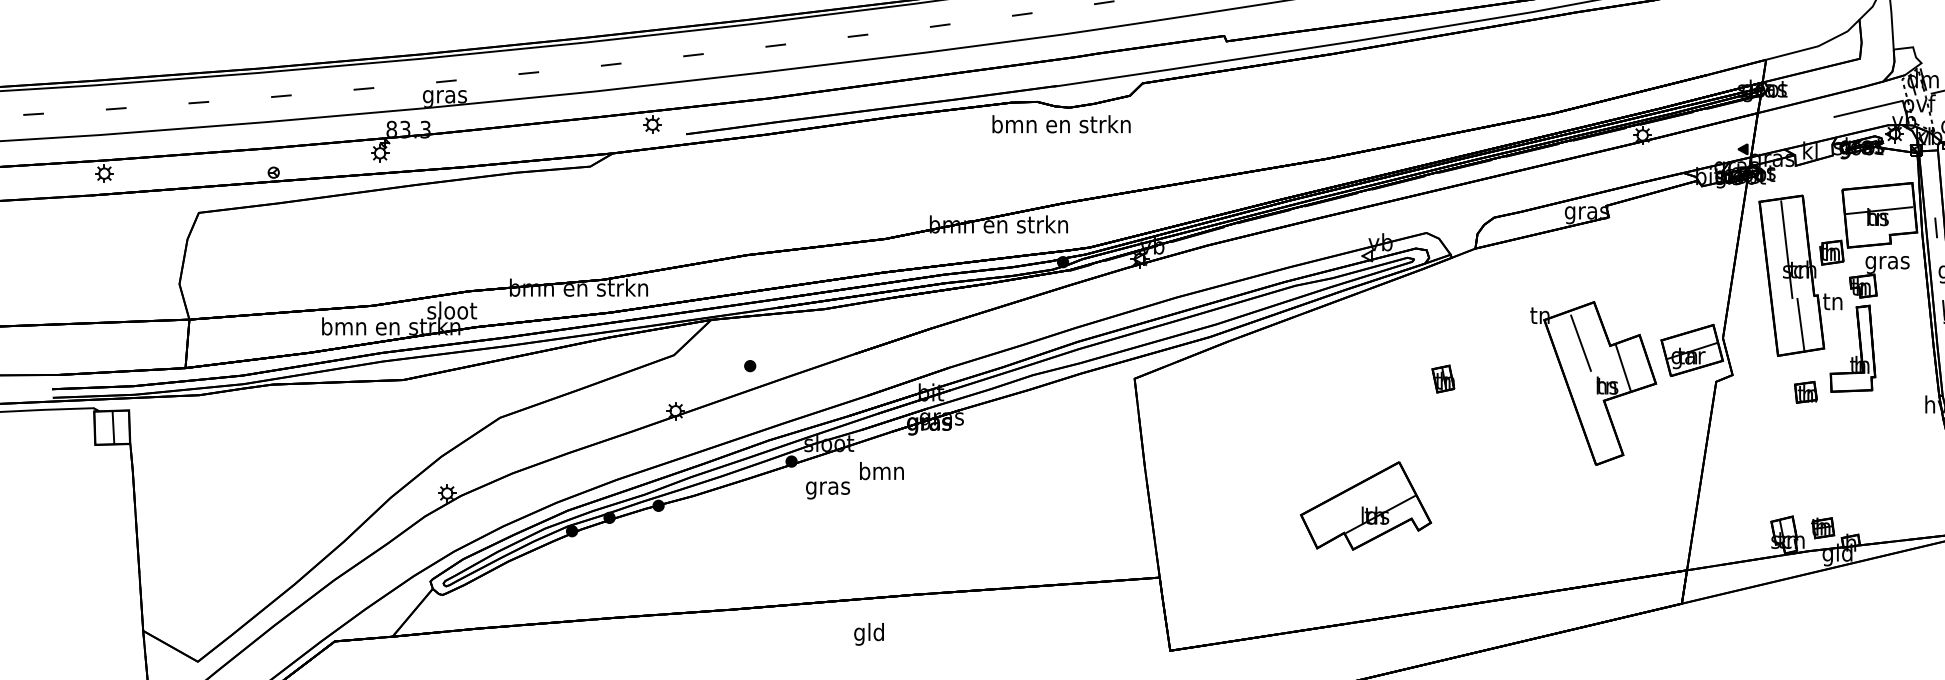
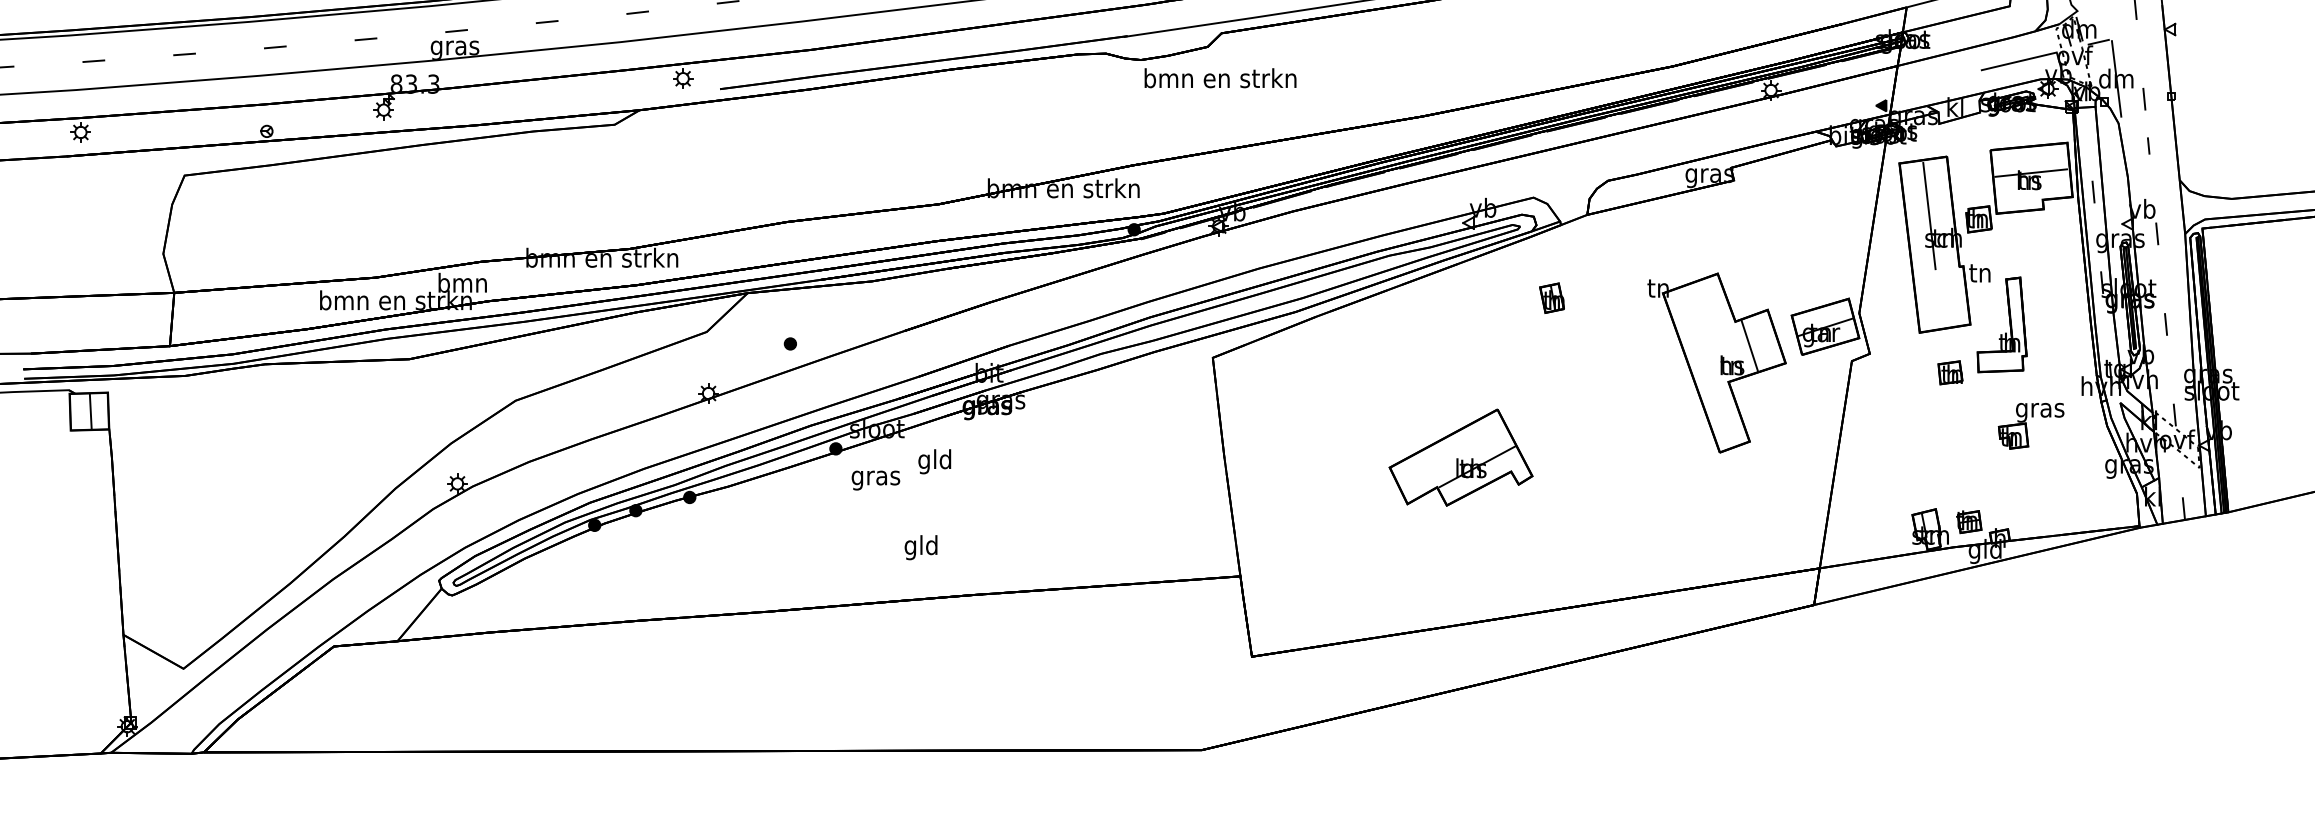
text: (1061, 124) -> (1220, 78), moved
part: (1878, 277) -> (2030, 426), moved
text: (451, 310) -> (462, 282), sloot -> bmn
line: (1800, 324) -> (1944, 298), removed
line: (1581, 342) -> (1703, 318), removed
part: (1442, 378) -> (1551, 297), moved
text: (882, 473) -> (935, 461), bmn -> gld
part: (1365, 505) -> (1460, 457), moved
text: (868, 634) -> (920, 547), moved

